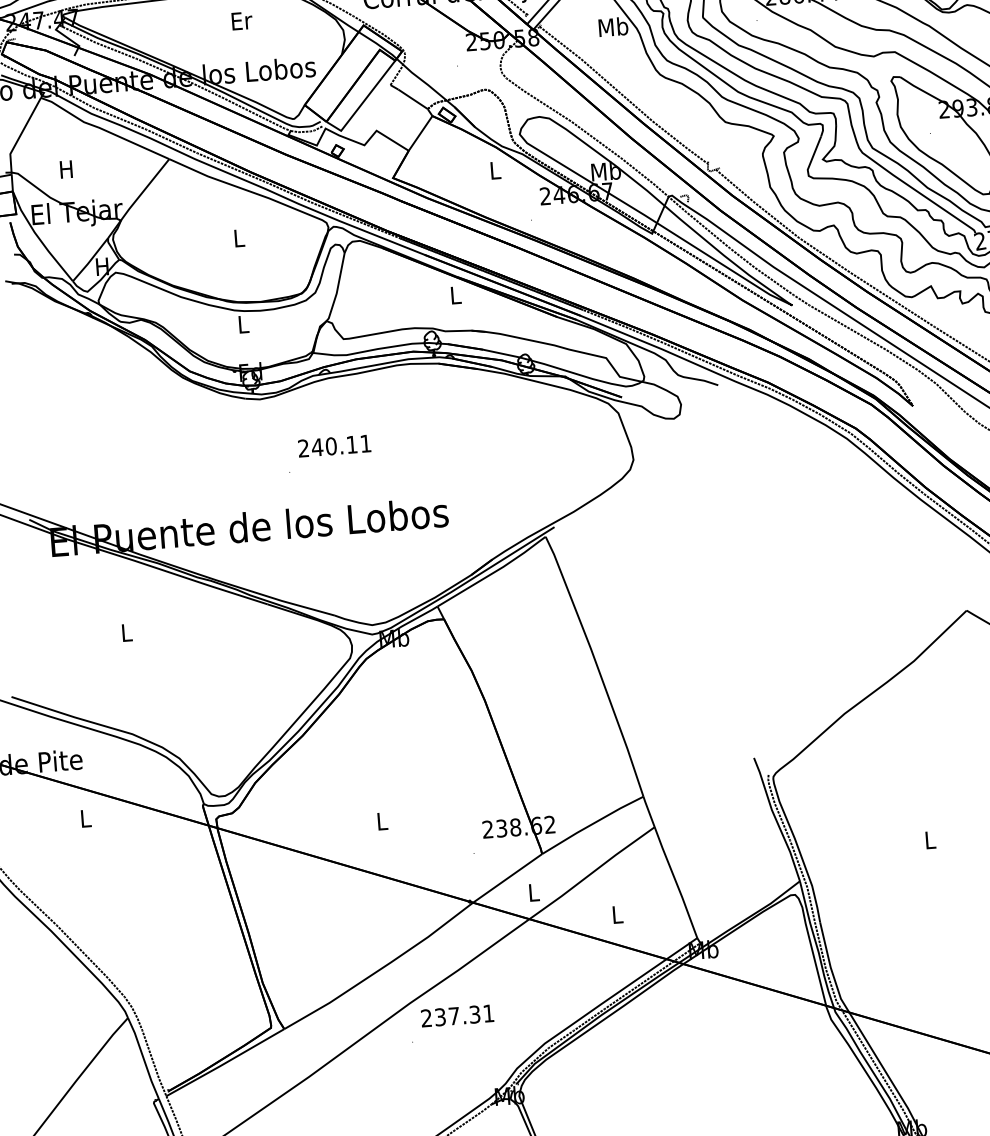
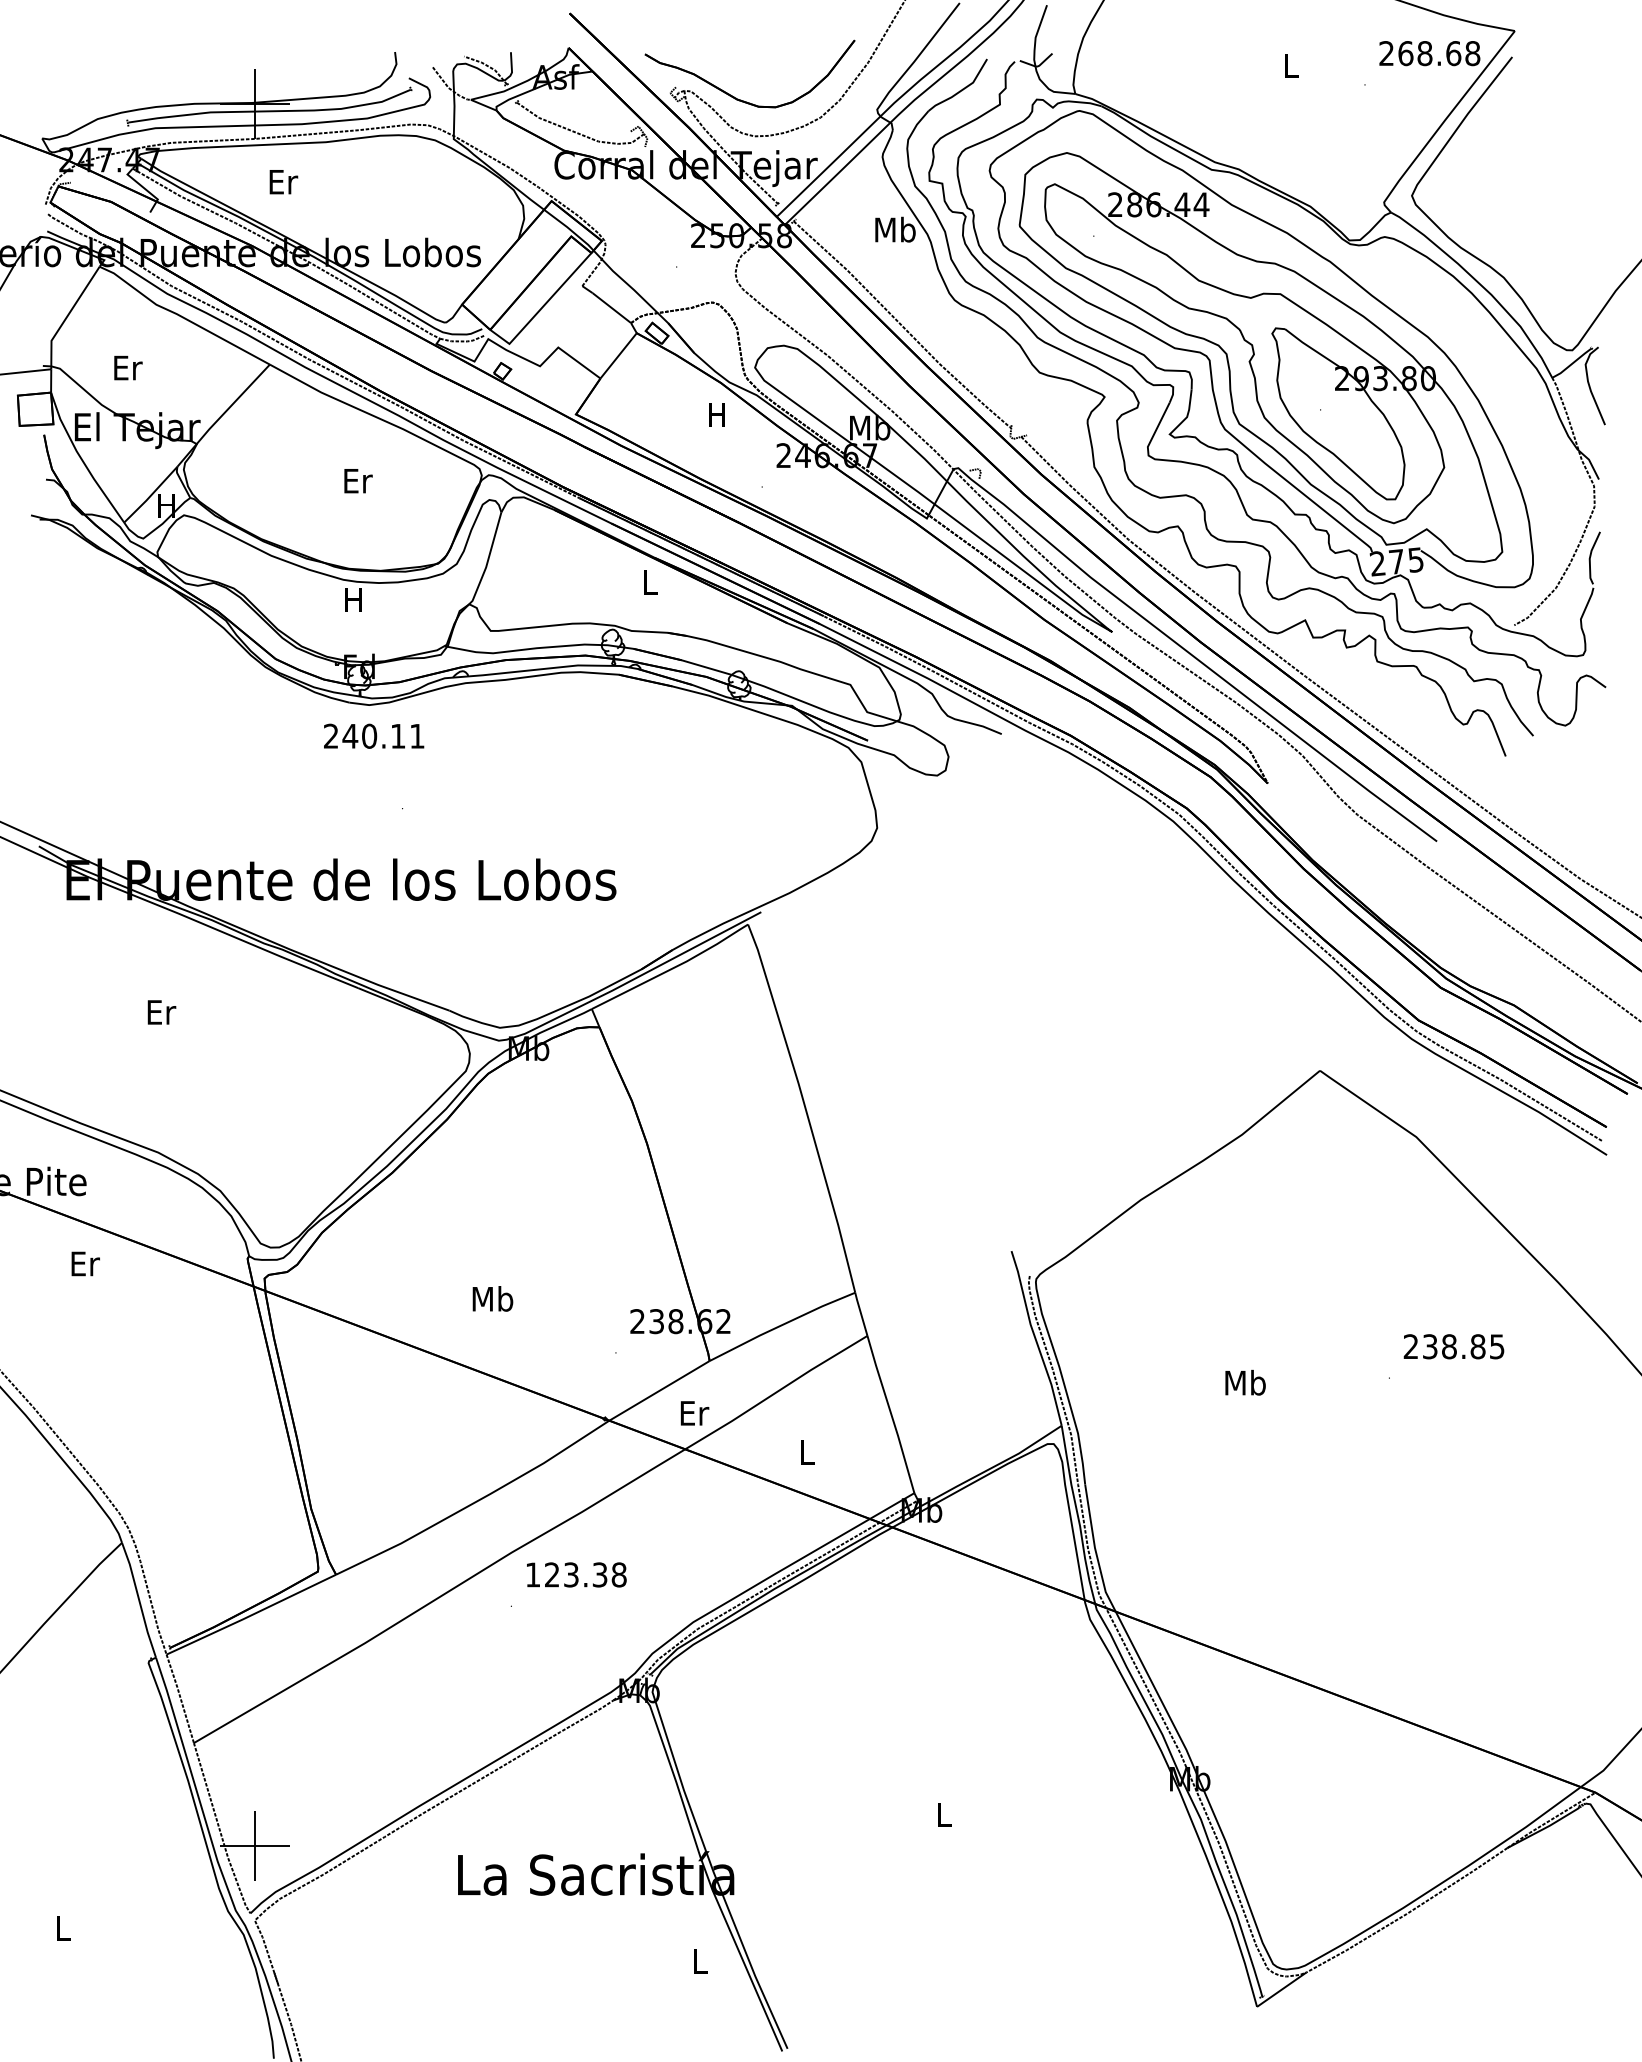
text: (241, 21) -> (283, 182), moved
text: (67, 169) -> (128, 367), H -> Er
text: (494, 170) -> (716, 414), L -> H
text: (239, 238) -> (358, 481), L -> Er
text: (242, 324) -> (353, 599), L -> H
text: (334, 445) -> (374, 735), moved
text: (127, 632) -> (161, 1012), L -> Er
text: (86, 818) -> (85, 1263), L -> Er
text: (381, 821) -> (492, 1298), L -> Mb
text: (930, 839) -> (1245, 1382), L -> Mb
text: (534, 892) -> (694, 1413), L -> Er
text: (457, 1015) -> (575, 1574), 237.31 -> 123.38

